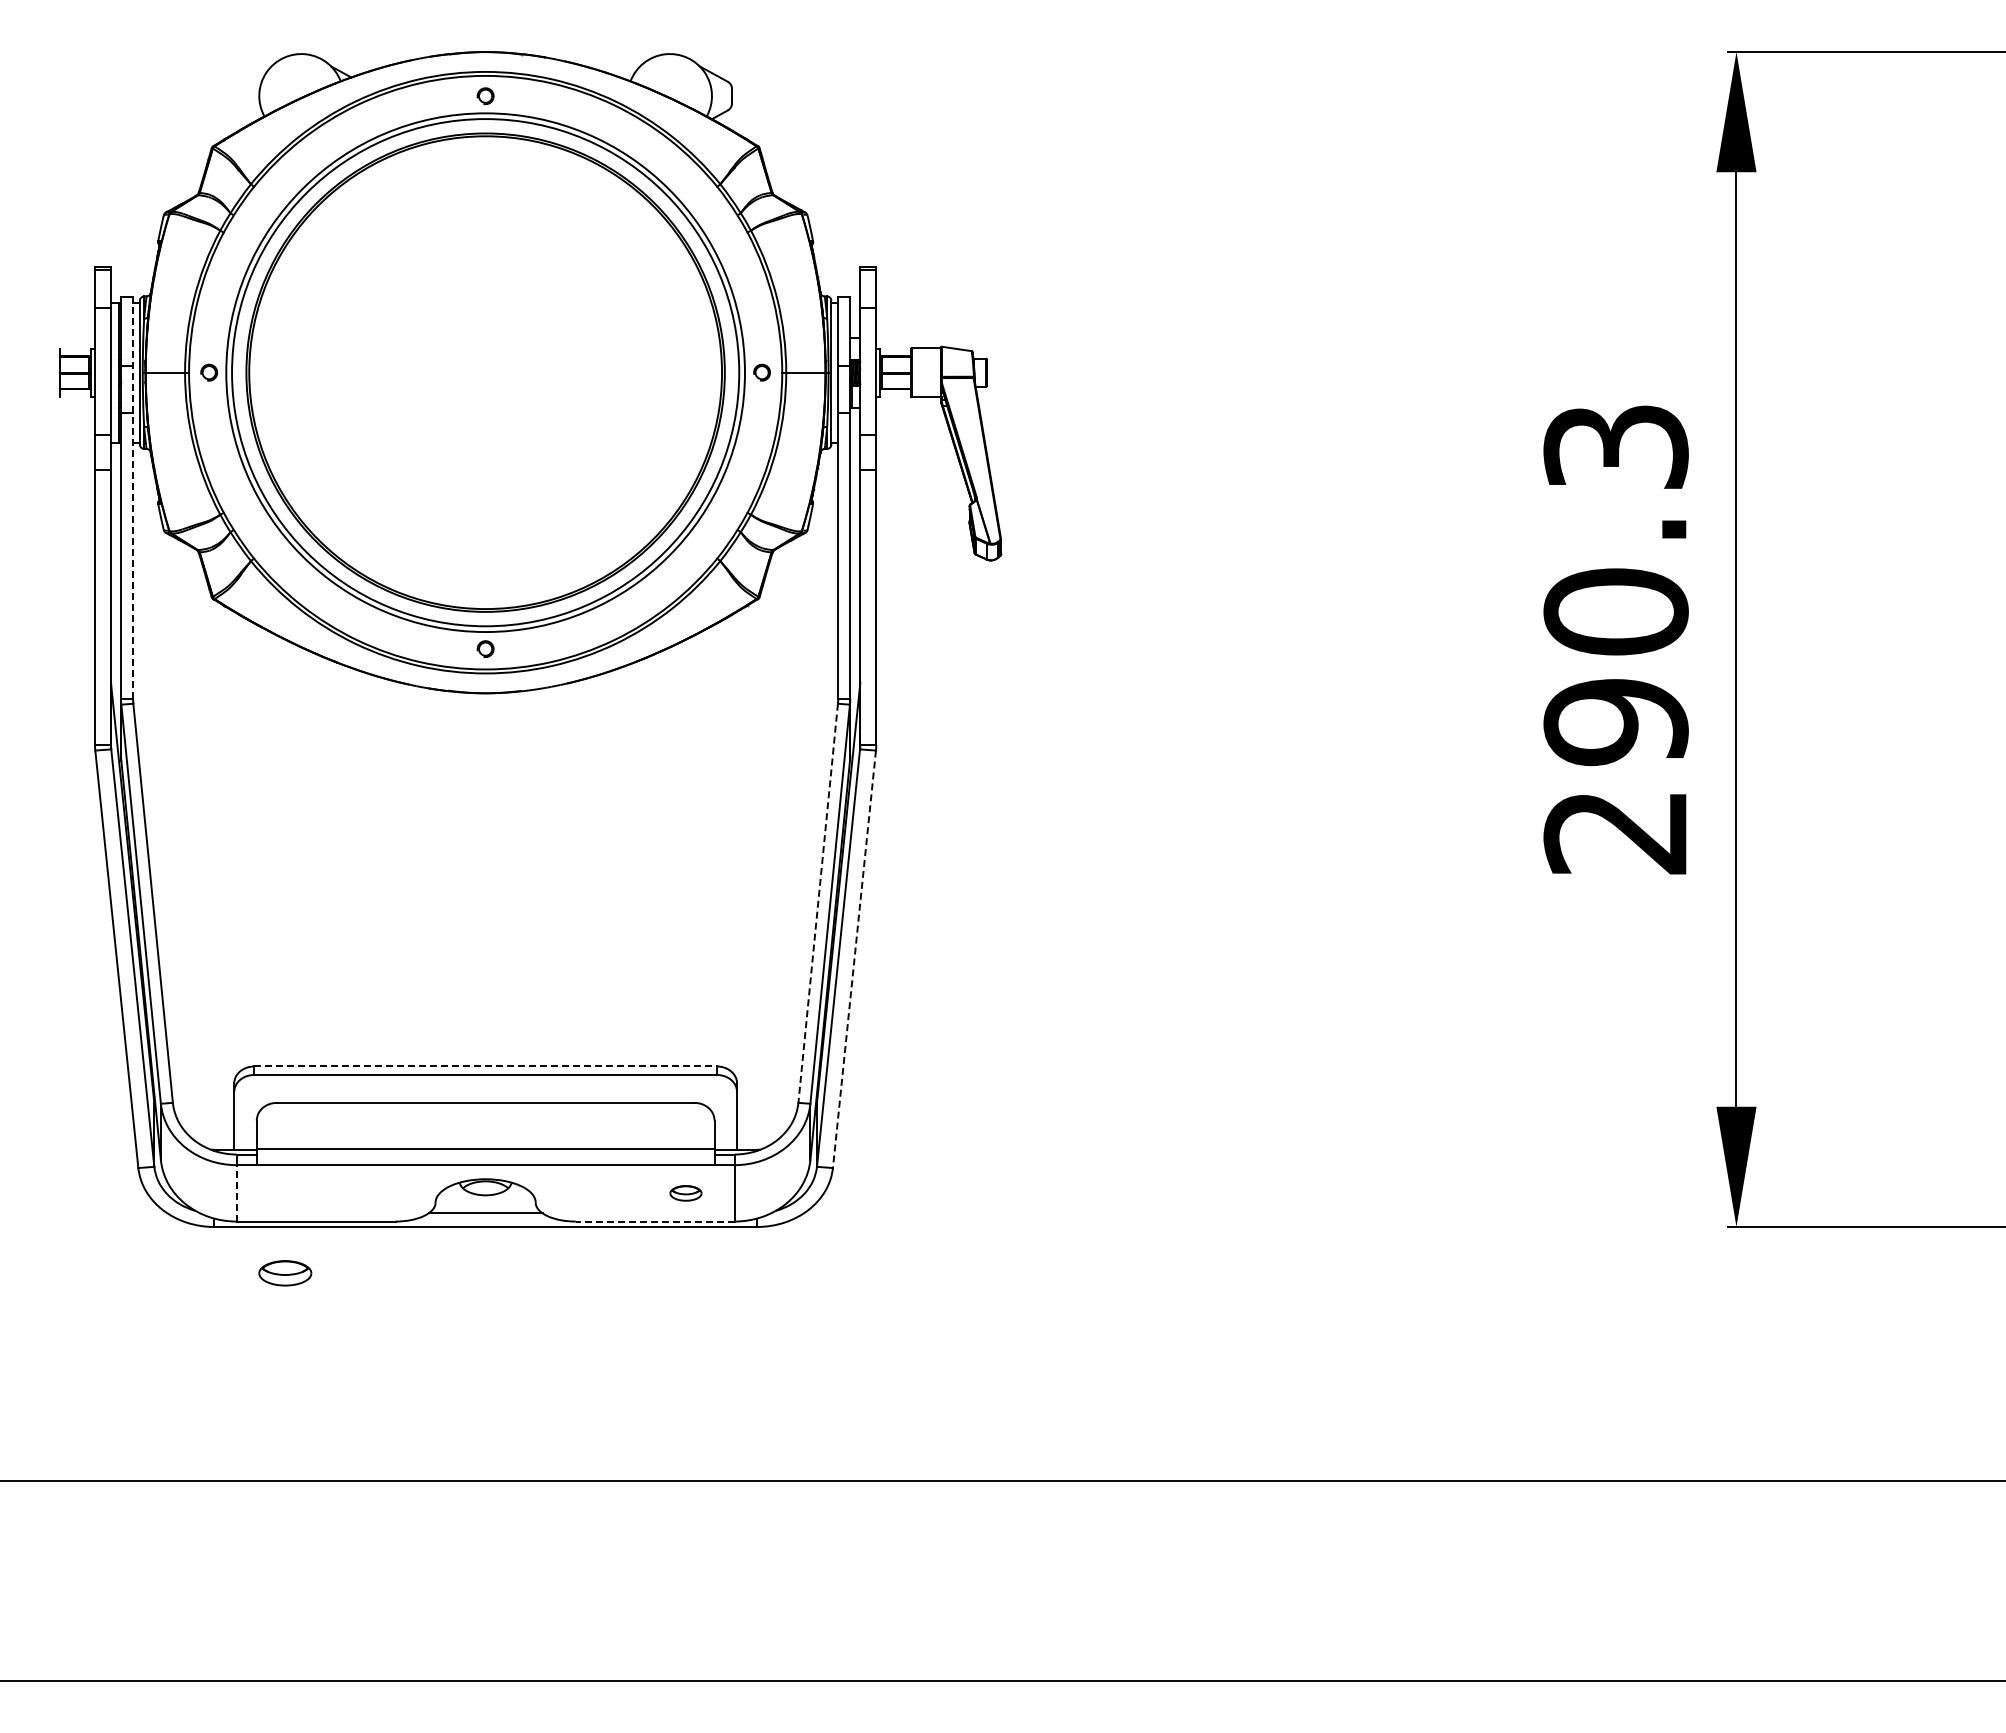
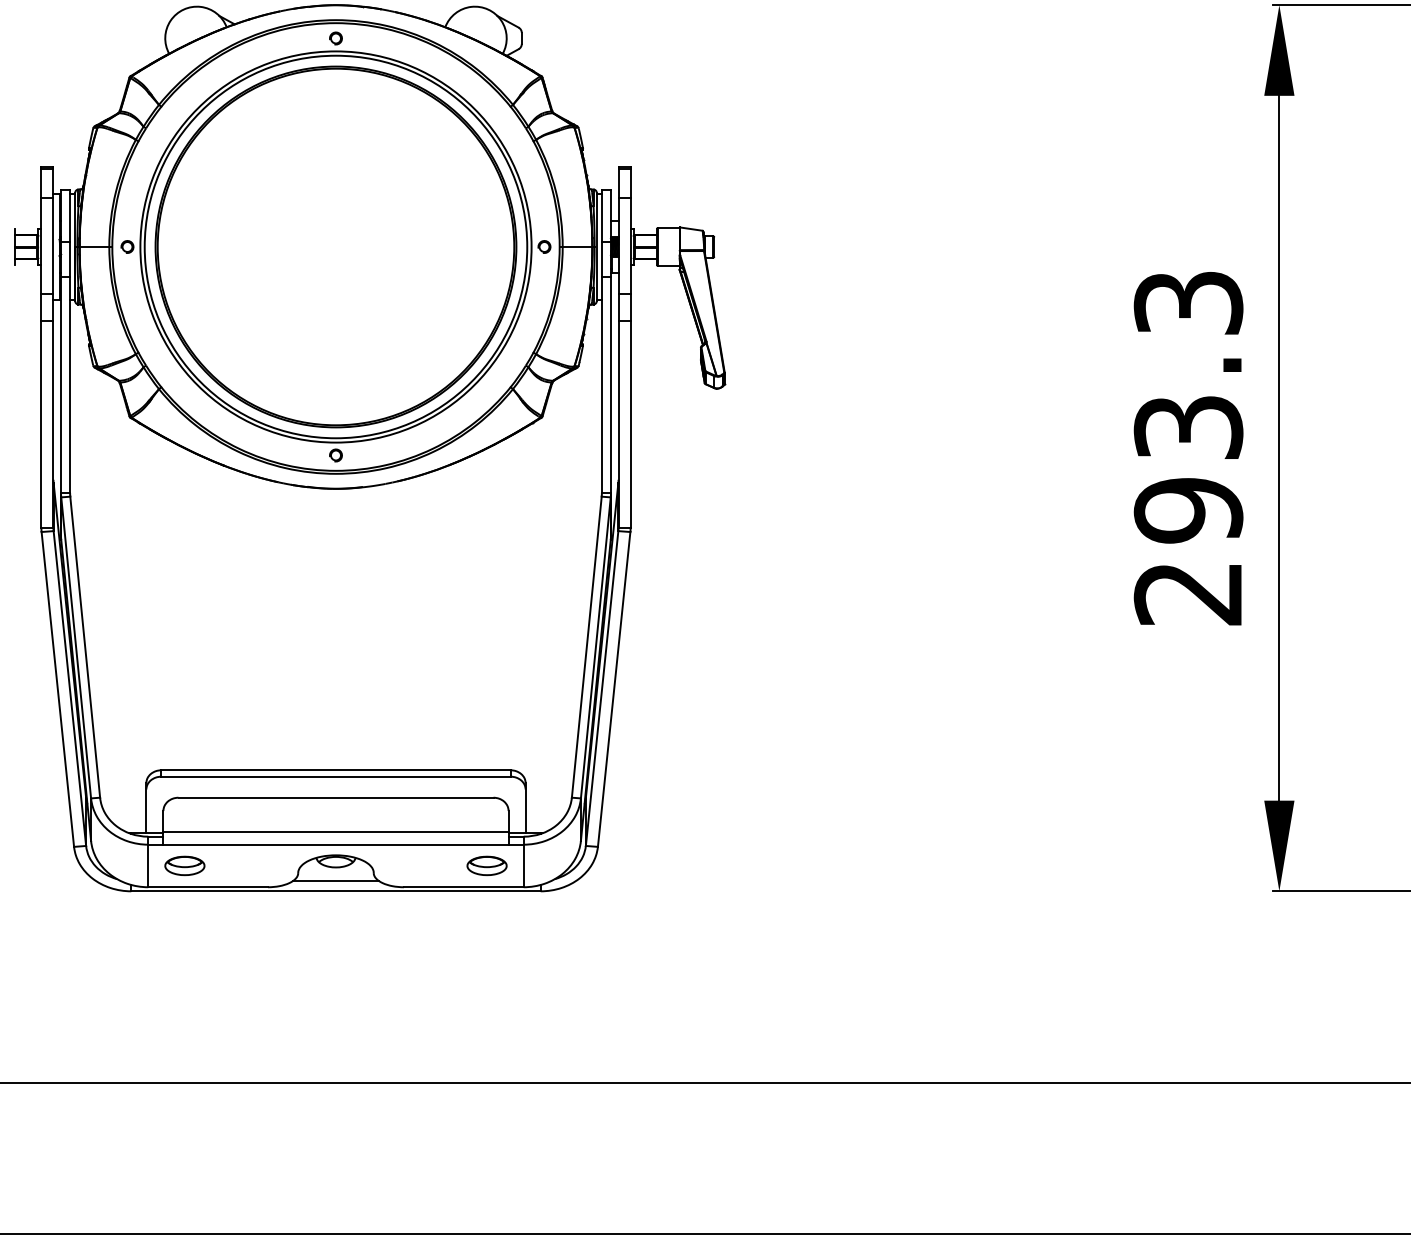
line: (133, 497) -> (70, 341), dashed -> solid
text: (1615, 611) -> (1188, 427), 290.3 -> 293.3
line: (818, 903) -> (587, 647), dashed -> solid
line: (854, 959) -> (614, 689), dashed -> solid
line: (486, 1066) -> (336, 770), dashed -> solid
line: (236, 1192) -> (148, 865), dashed -> solid
part: (685, 1193) -> (486, 866), size x1.67
line: (654, 1221) -> (463, 887), dashed -> solid
part: (285, 1273) -> (185, 866), moved

